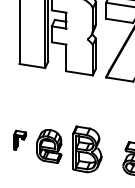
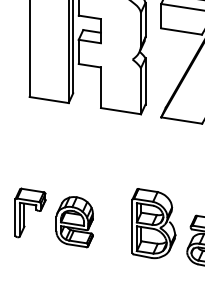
part: (19, 140) -> (29, 213), size x1.67
part: (87, 149) -> (154, 223), moved

